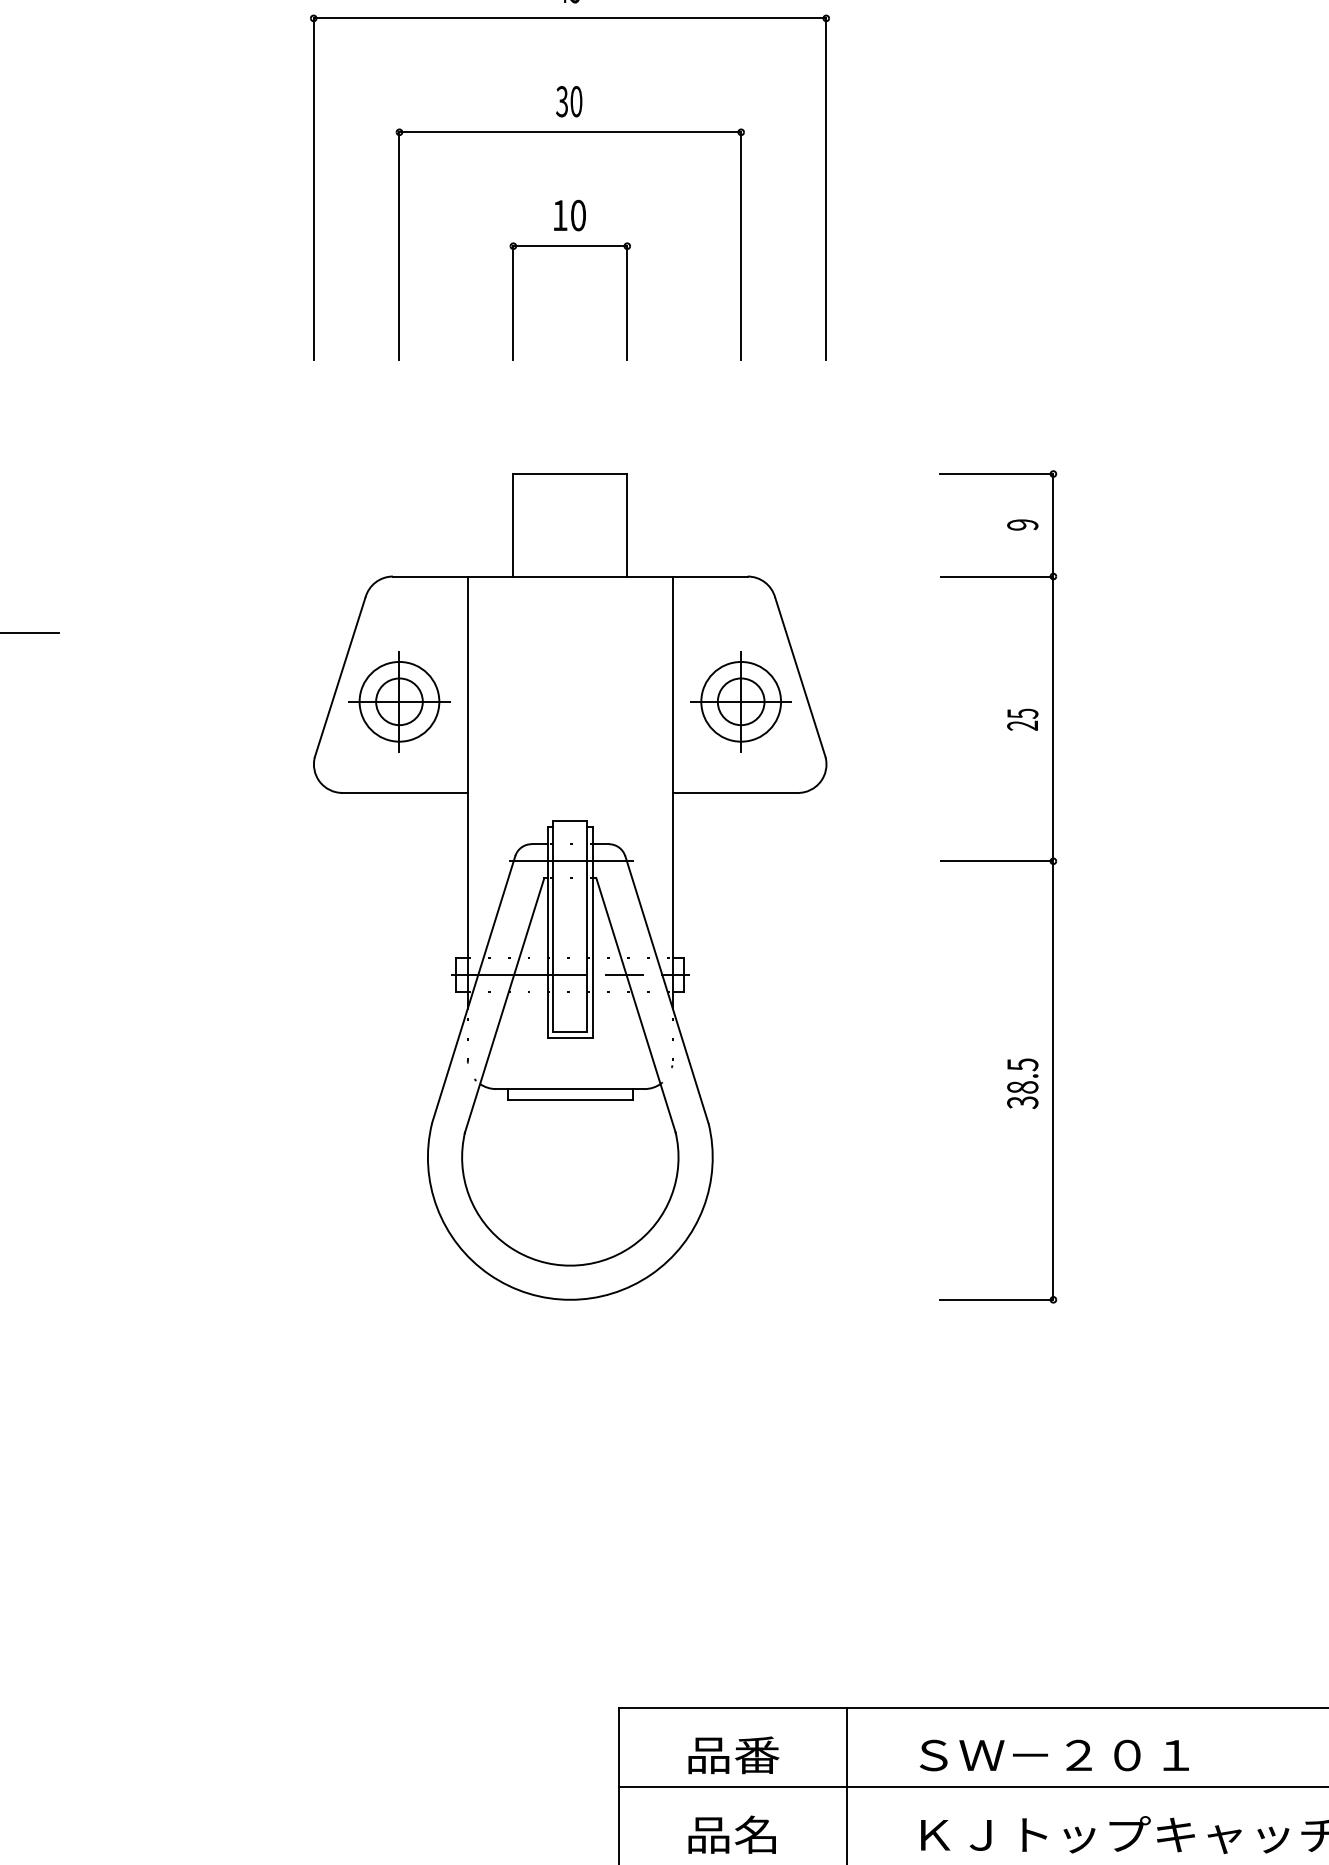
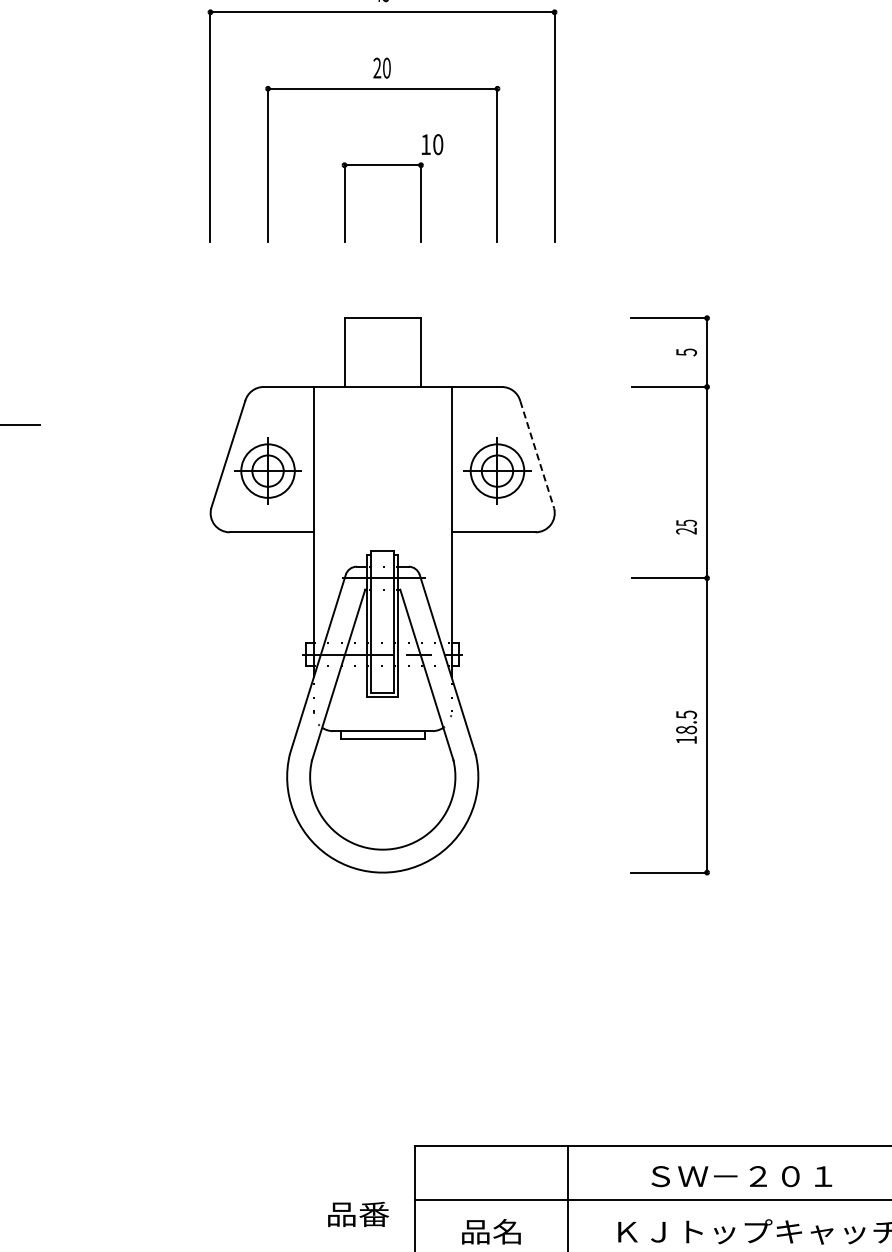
text: (562, 102) -> (377, 68), 30 -> 20
text: (569, 215) -> (432, 144), moved
text: (1022, 525) -> (686, 352), 9 -> 5
line: (800, 678) -> (537, 455), solid -> dashed
text: (1022, 718) -> (686, 526), moved
text: (1022, 1103) -> (686, 740), 38.5 -> 18.5
text: (733, 1753) -> (358, 1213), moved
text: (1053, 1755) -> (741, 1176), moved

